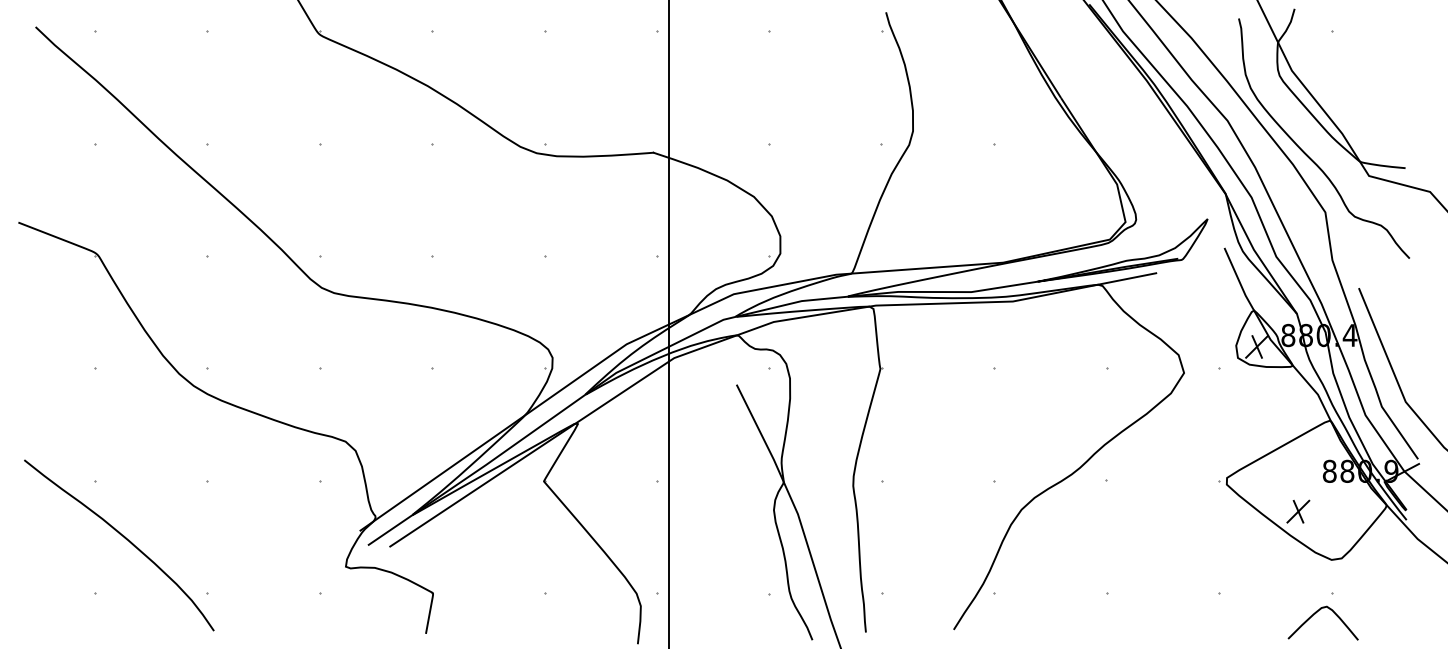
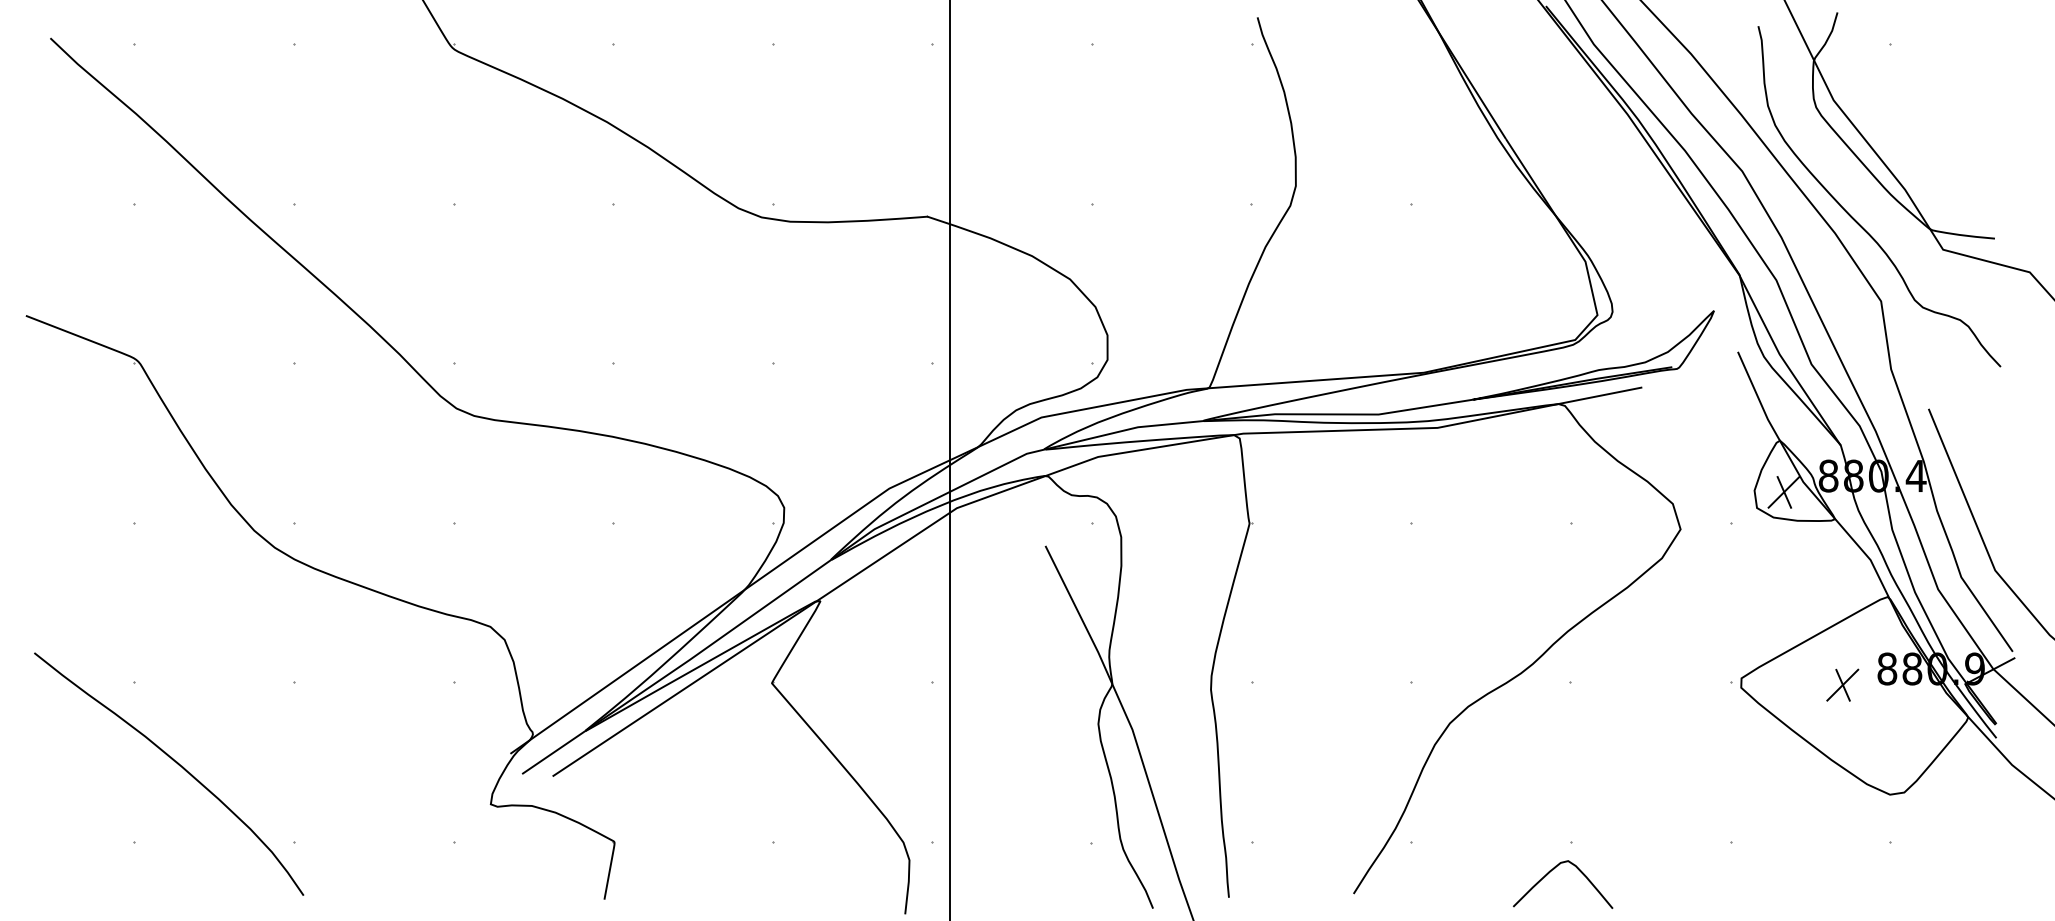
part: (1298, 511) -> (1842, 684), moved
curve: (1314, 614) -> (1550, 872), moved

